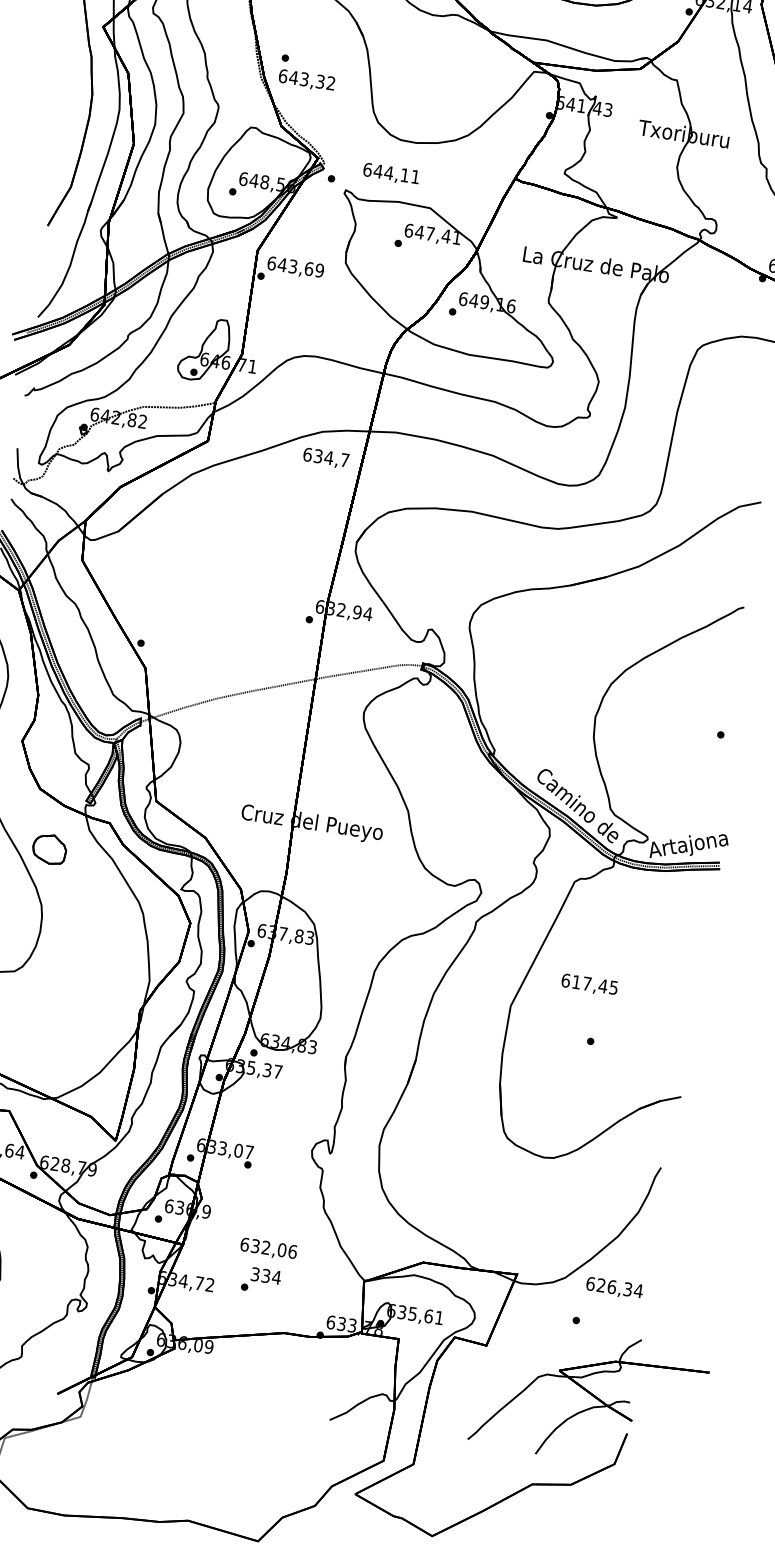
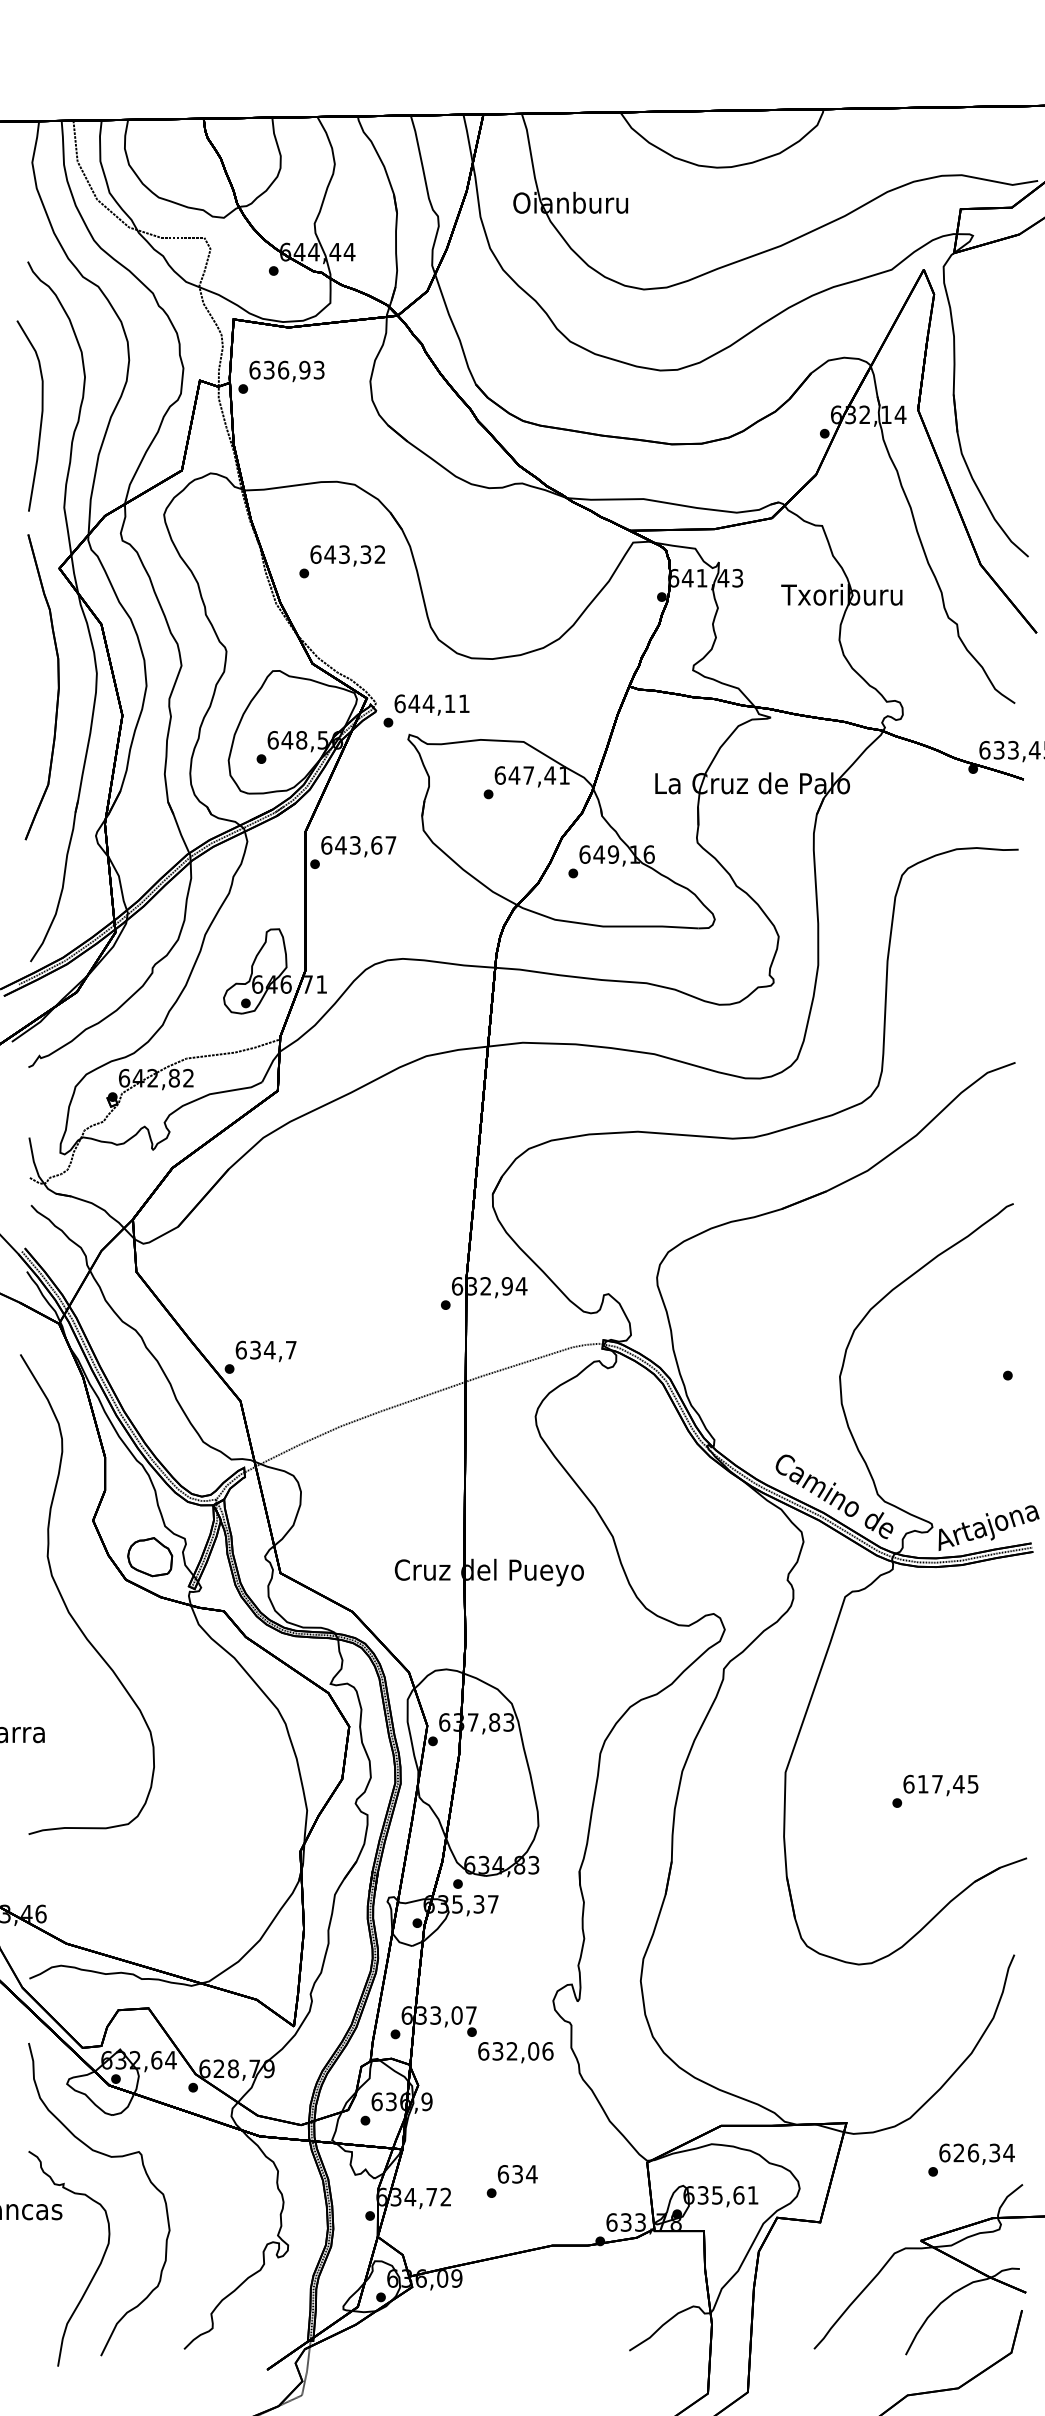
text: (306, 80) -> (347, 555), moved
text: (391, 173) -> (431, 704), moved
text: (319, 270) -> (390, 845), 643,69 -> 643,67
text: (325, 458) -> (265, 1351), moved
part: (49, 849) -> (150, 1557), moved
text: (589, 985) -> (940, 1785), moved
text: (268, 1249) -> (515, 2052), moved
text: (255, 1274) -> (503, 2174), 334 -> 634
text: (614, 1287) -> (976, 2153), moved

